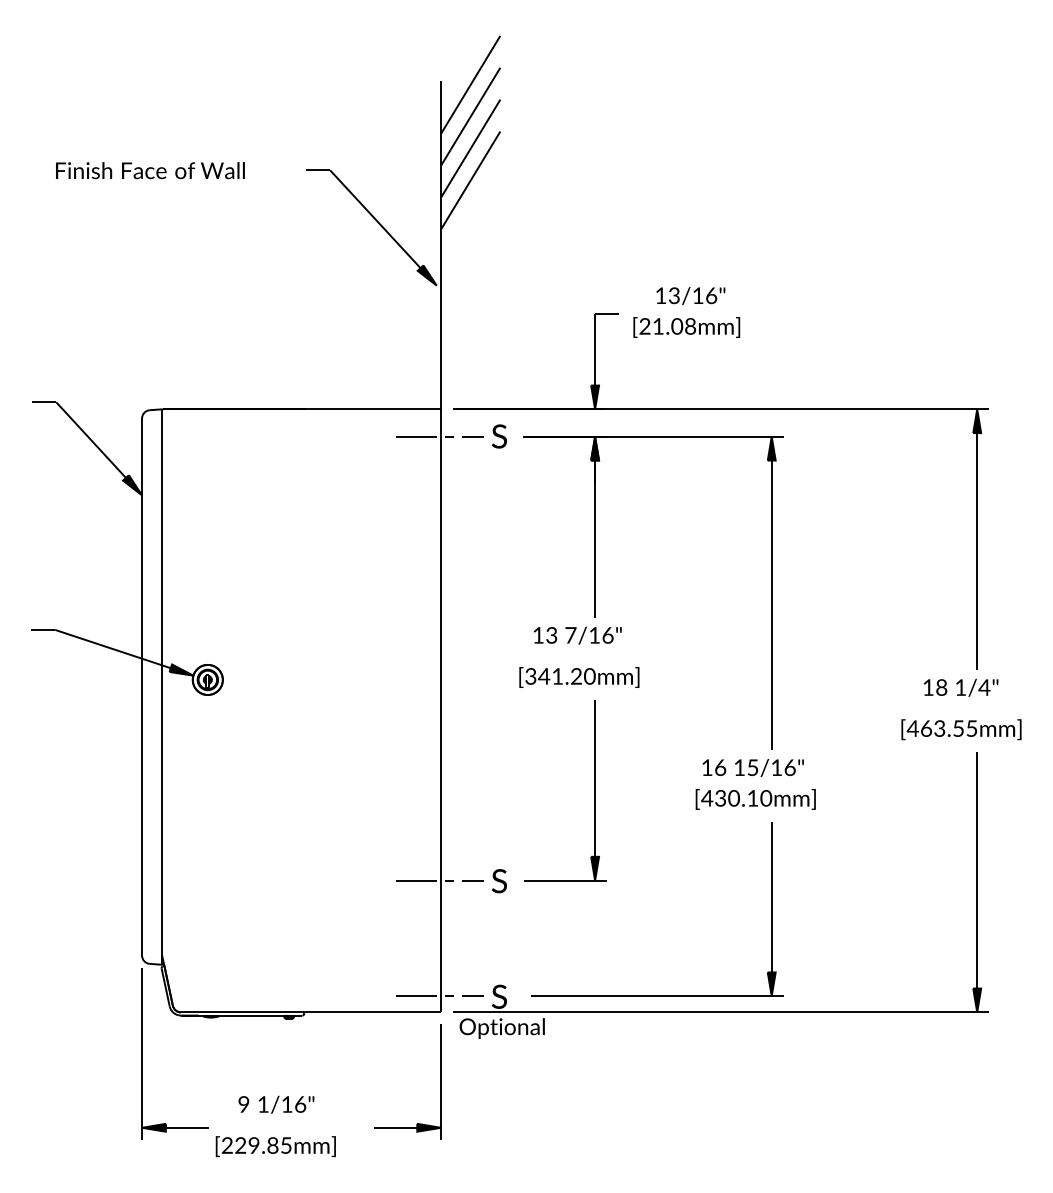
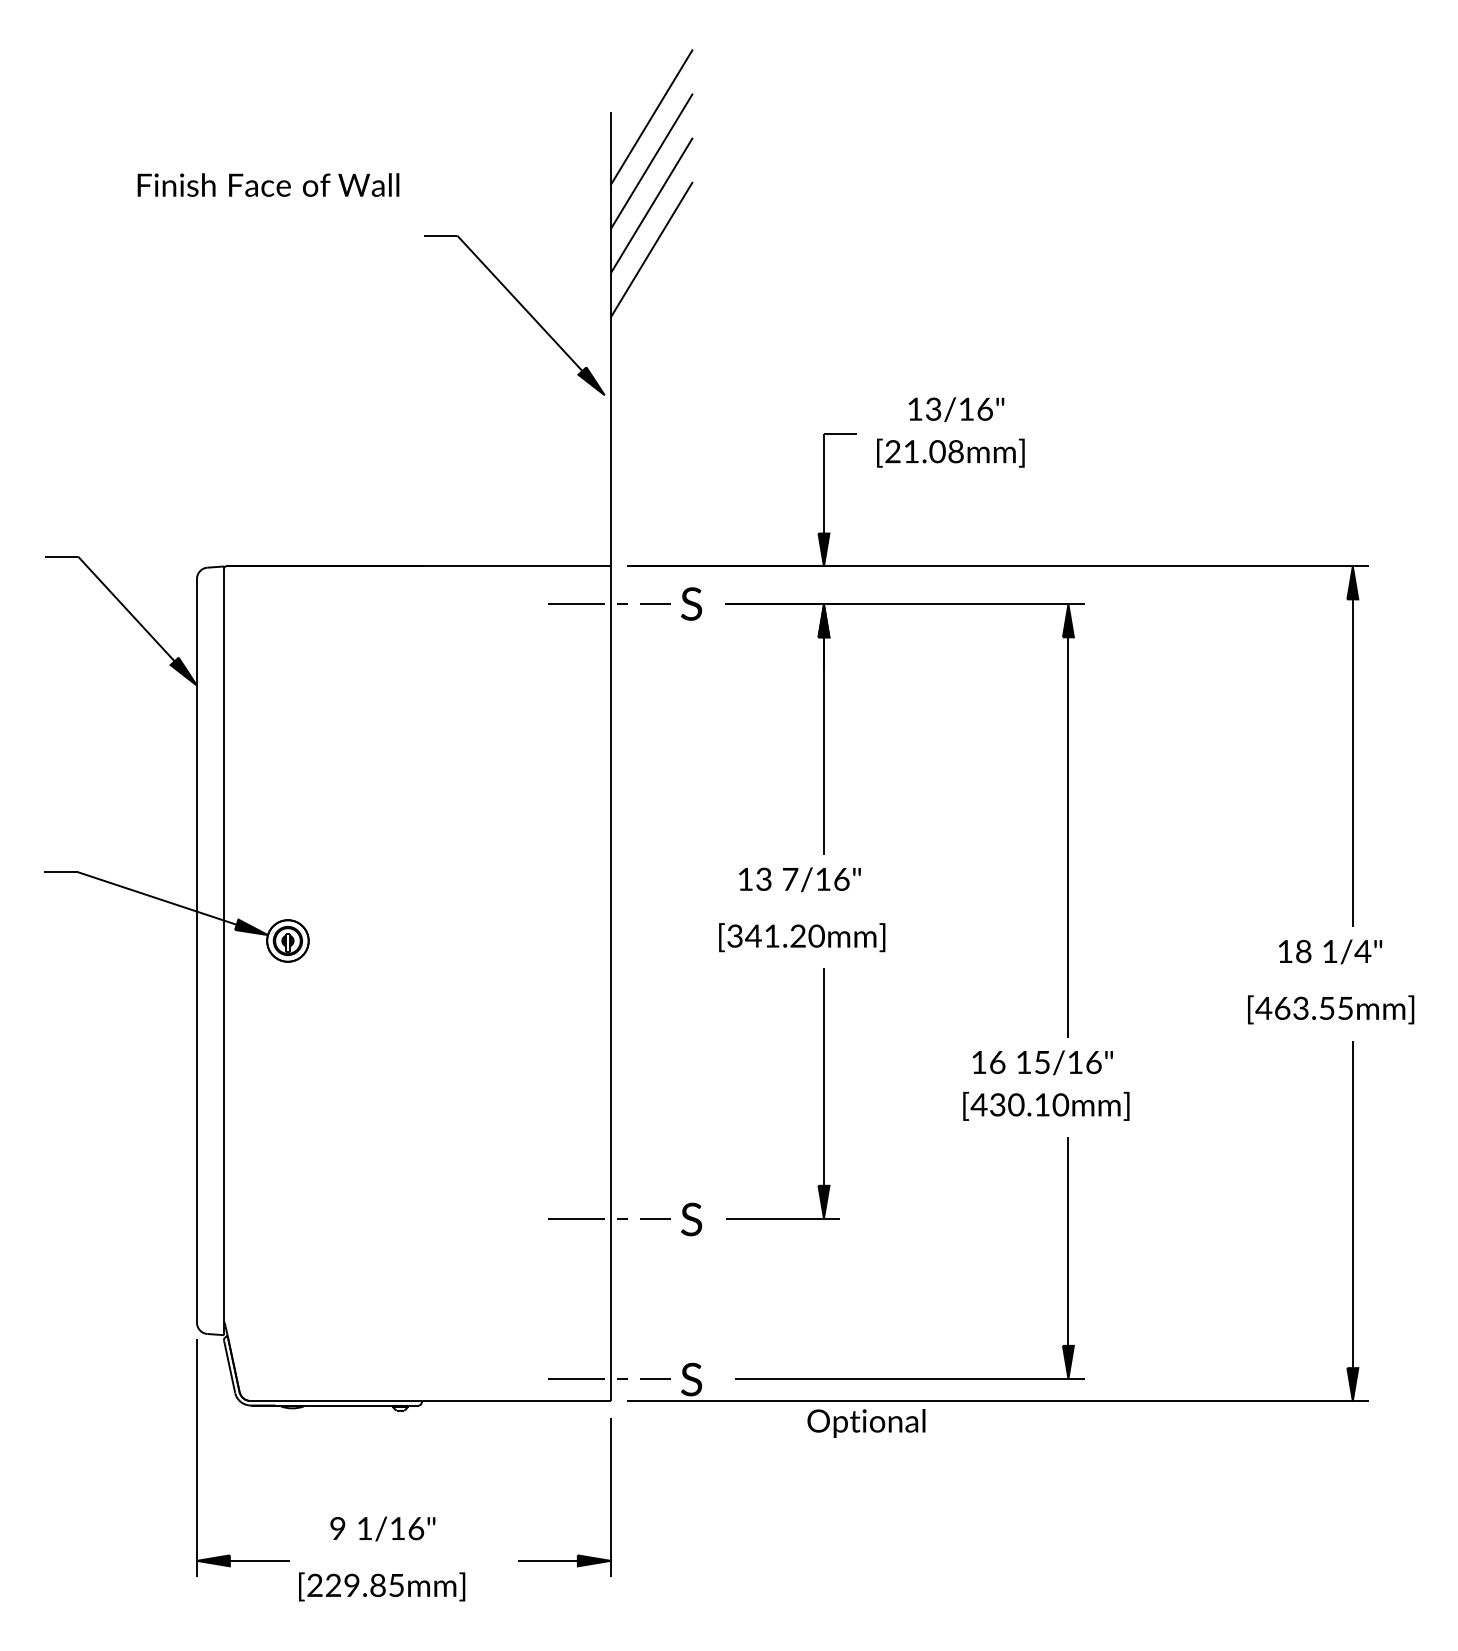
text: (150, 170) -> (268, 184), moved
text: (502, 1028) -> (866, 1423), moved

